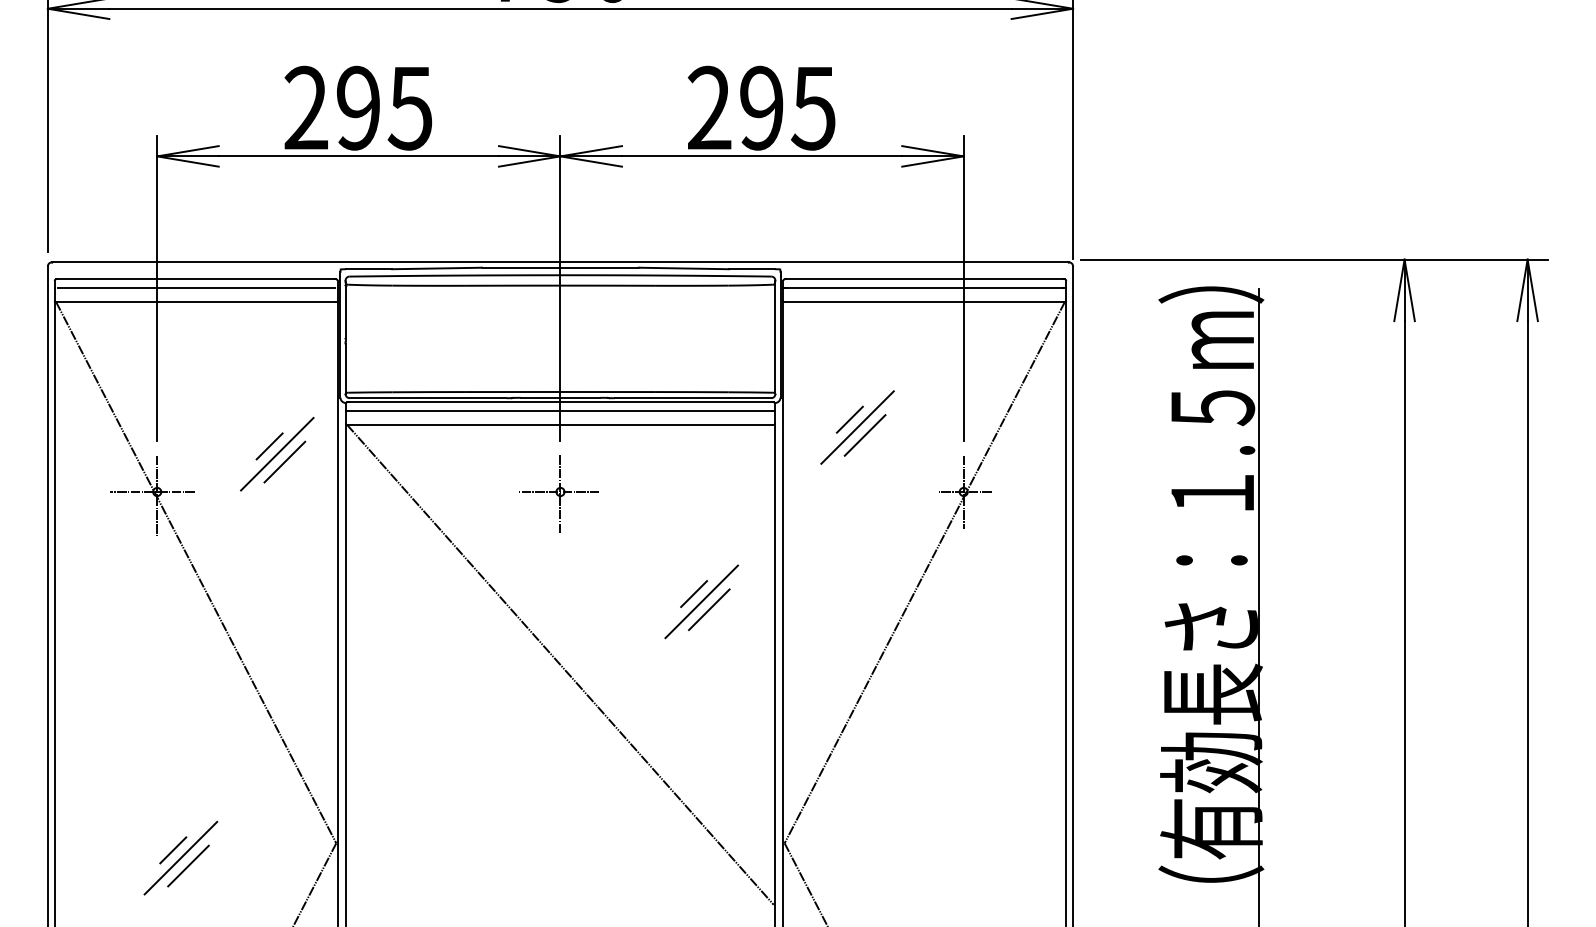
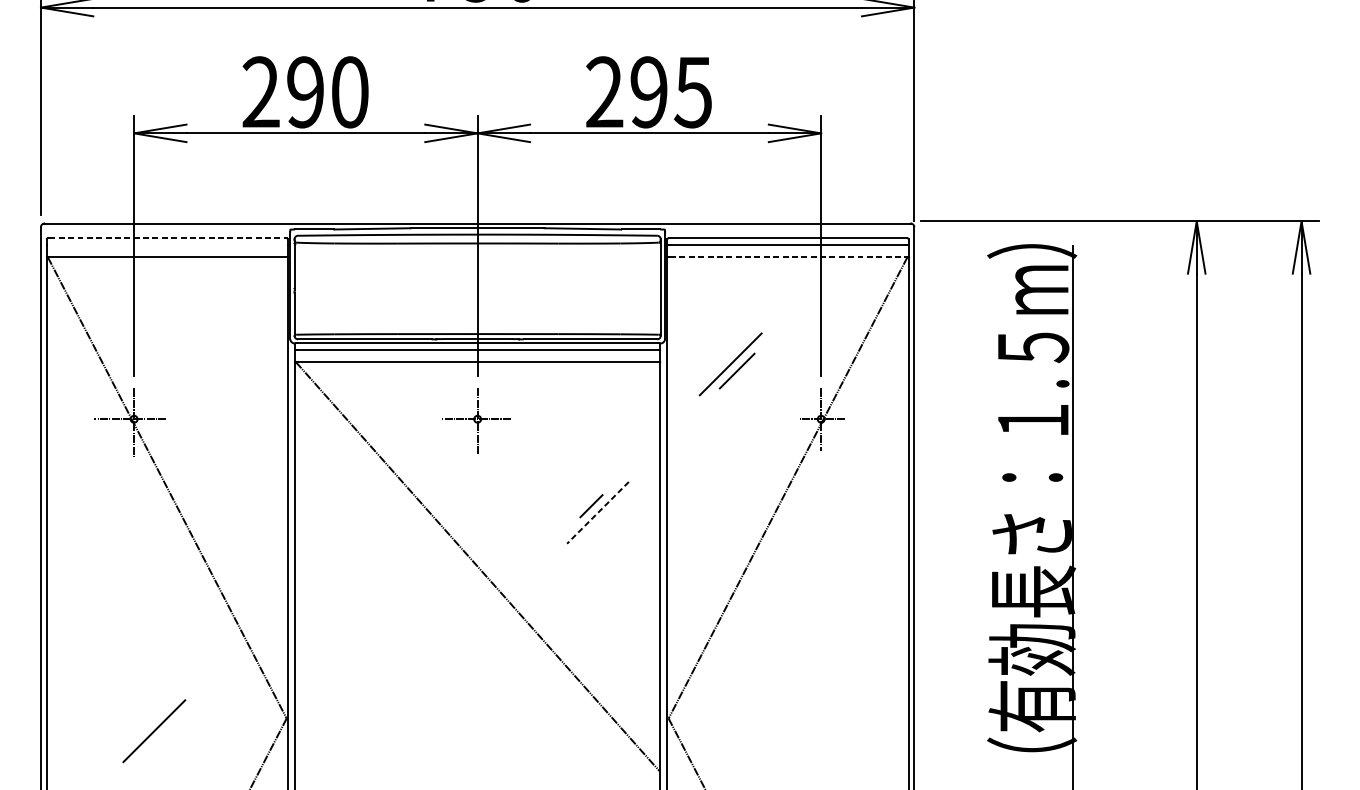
text: (409, 107) -> (349, 91), 295 -> 290
line: (196, 279) -> (167, 238), solid -> dashed
line: (195, 287) -> (166, 245), removed
line: (925, 301) -> (788, 256), solid -> dashed
line: (849, 419) -> (723, 357), removed
line: (269, 446) -> (229, 380), removed
line: (277, 453) -> (236, 386), removed
line: (284, 461) -> (242, 393), removed
line: (701, 602) -> (597, 513), solid -> dashed
line: (709, 609) -> (604, 519), removed
line: (173, 850) -> (147, 724), removed
line: (188, 865) -> (160, 737), removed

